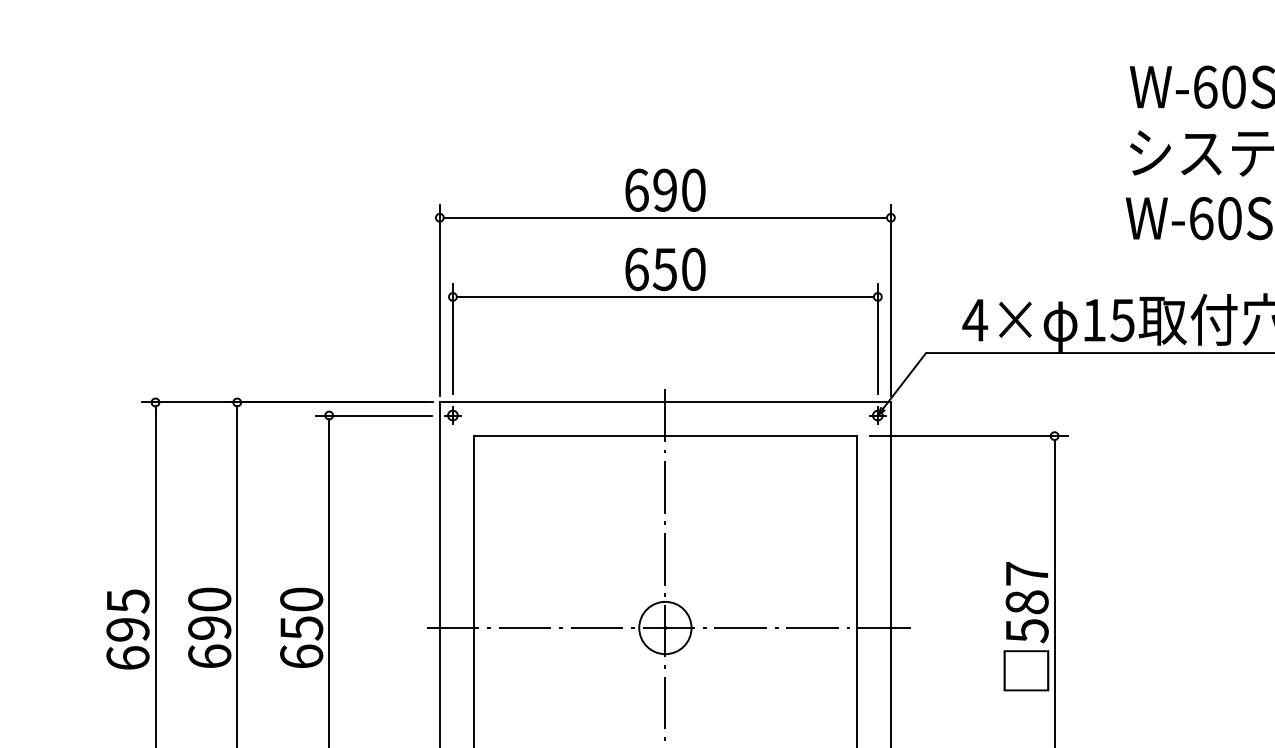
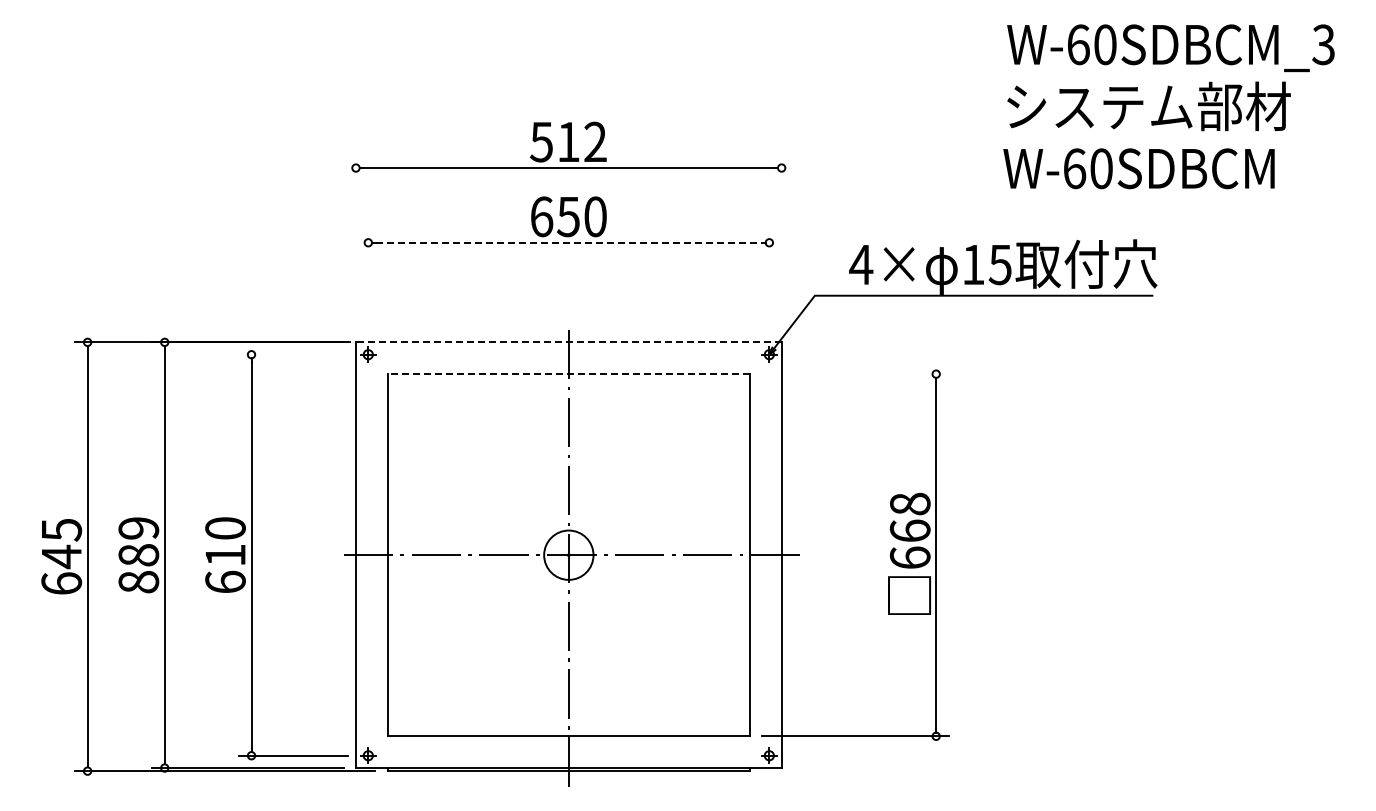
text: (665, 189) -> (568, 141), 690 -> 512
line: (666, 296) -> (569, 242), solid -> dashed
line: (439, 299) -> (355, 245), removed
line: (890, 299) -> (781, 245), removed
line: (453, 339) -> (368, 282), removed
line: (878, 339) -> (769, 282), removed
line: (665, 402) -> (568, 342), solid -> dashed
line: (373, 415) -> (293, 354), removed
line: (665, 436) -> (568, 374), solid -> dashed
line: (969, 436) -> (855, 374), removed
text: (1026, 601) -> (909, 530), 587 -> 668
text: (209, 628) -> (138, 555), 690 -> 889
text: (301, 628) -> (225, 555), 650 -> 610
text: (127, 629) -> (61, 556), 695 -> 645

